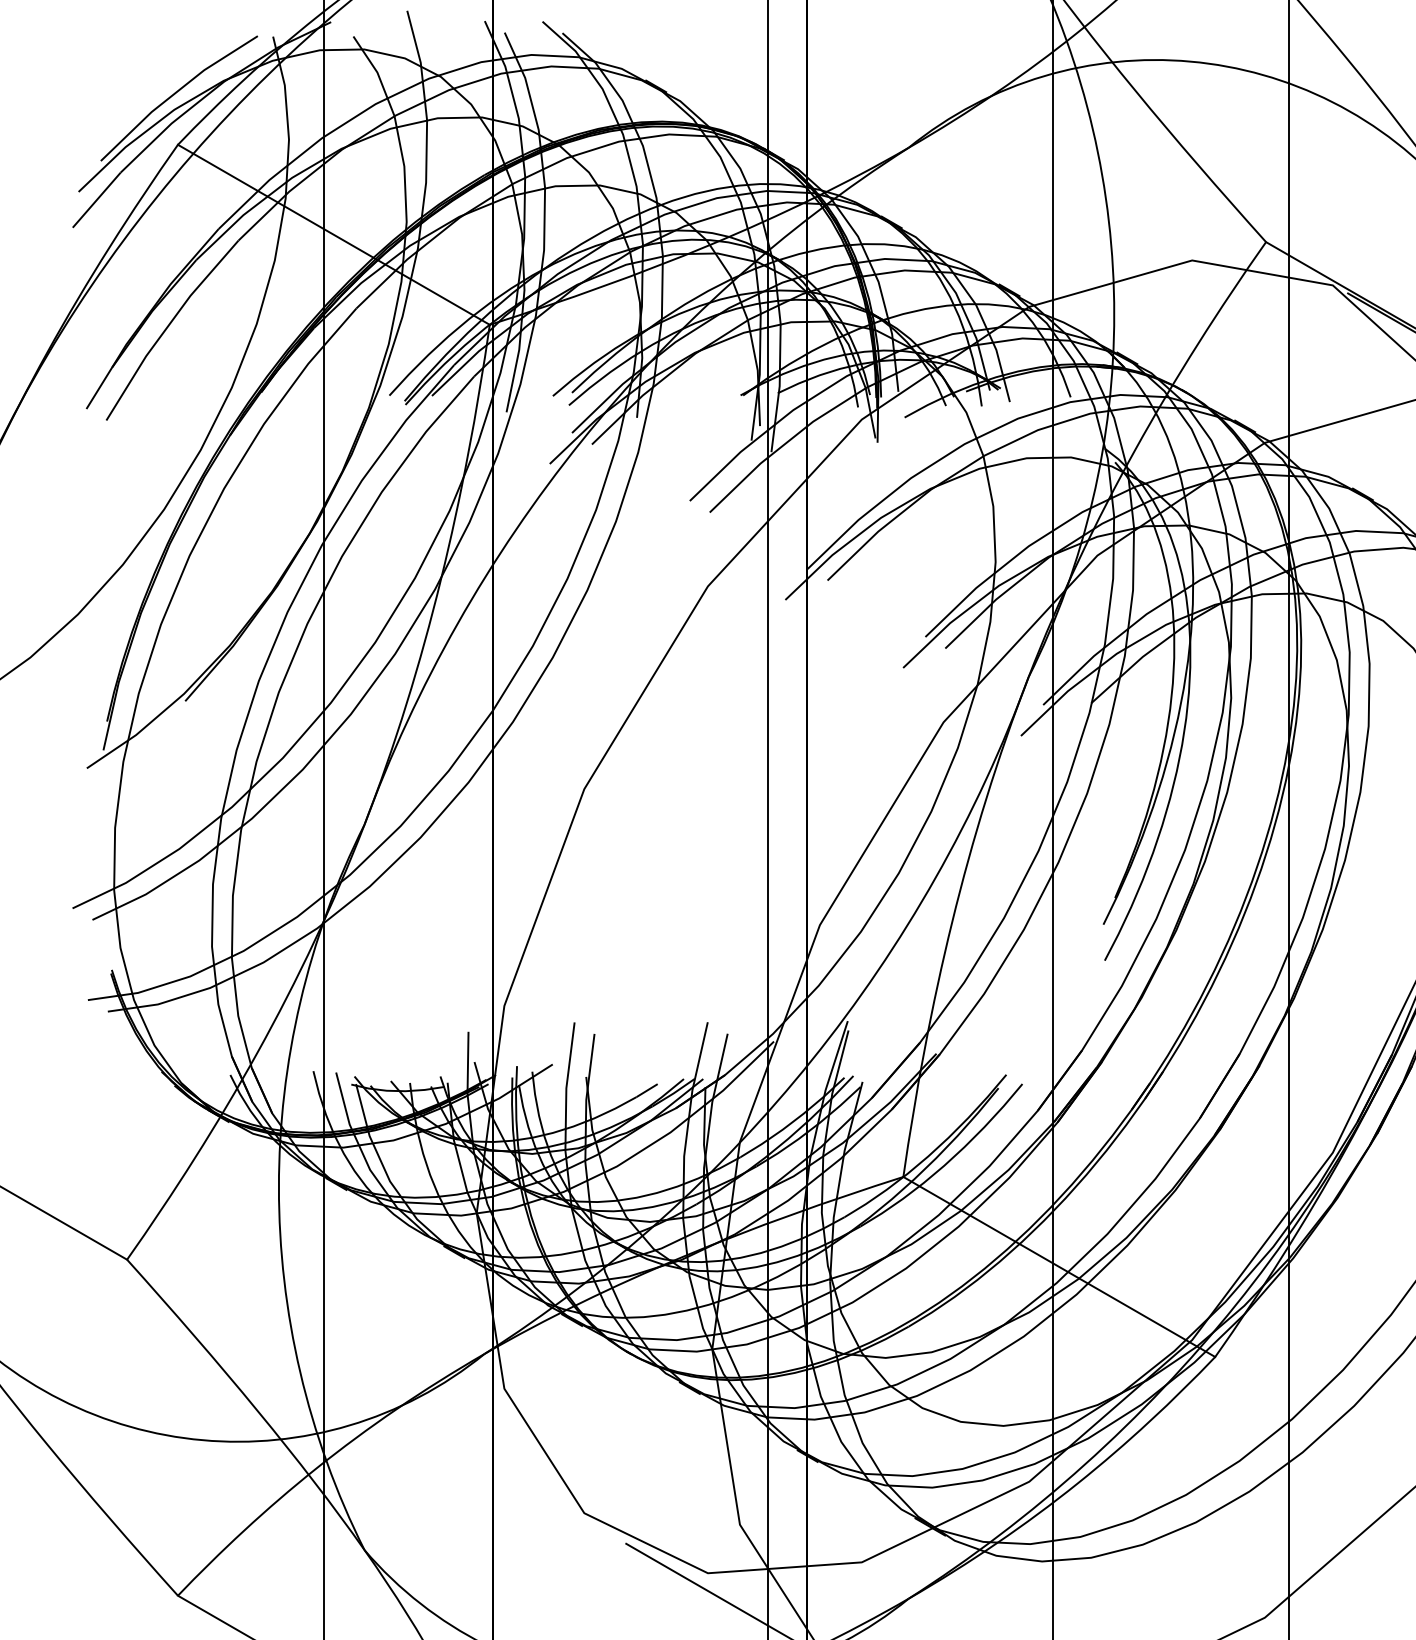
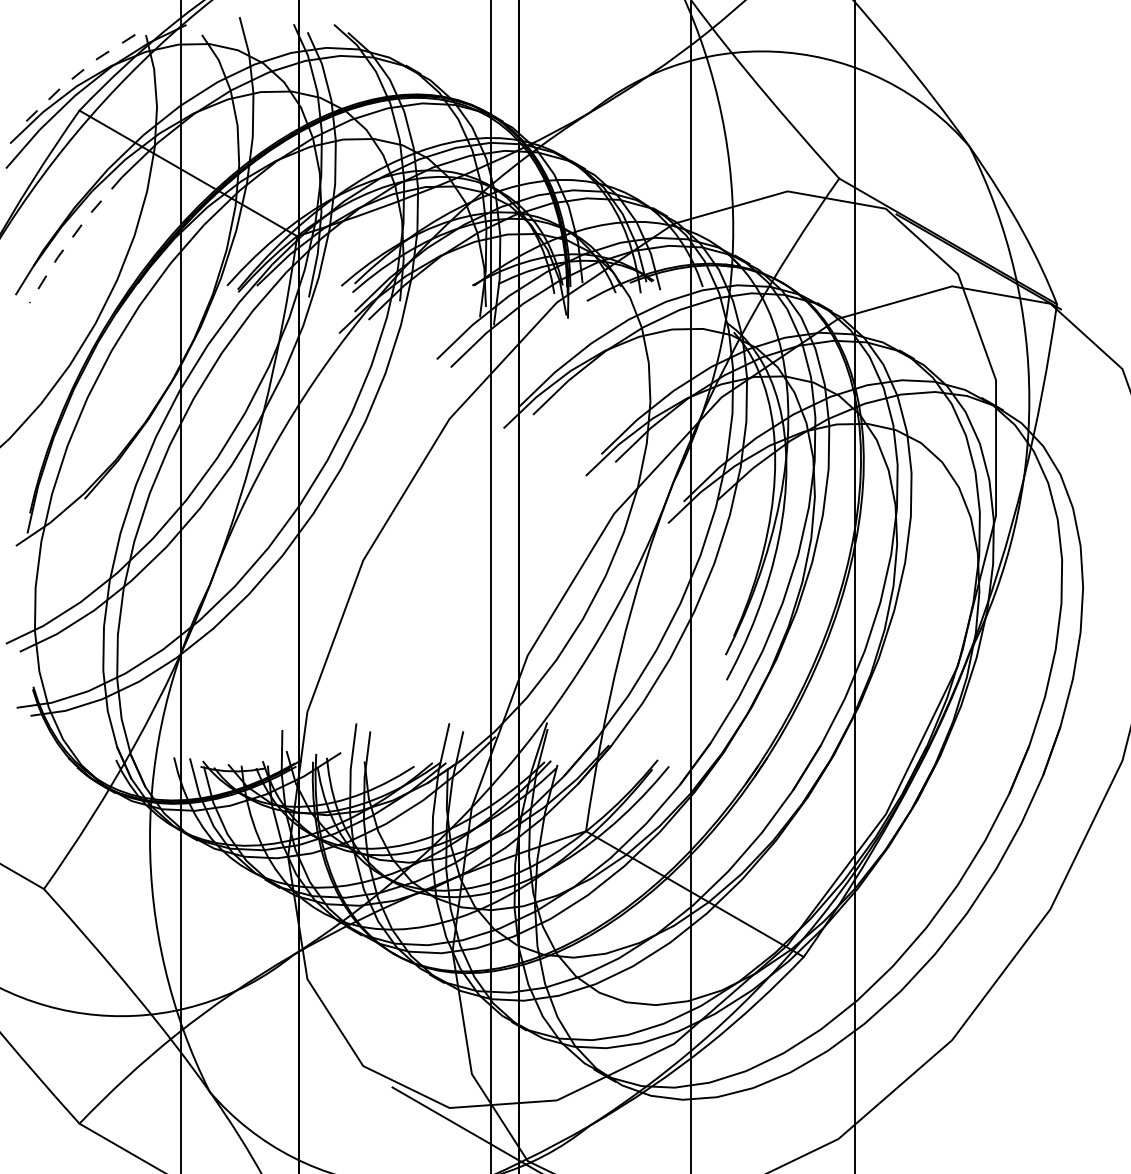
line: (175, 93) -> (77, 74), solid -> dashed
line: (167, 326) -> (72, 237), solid -> dashed

